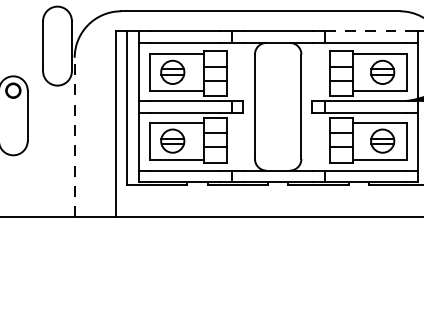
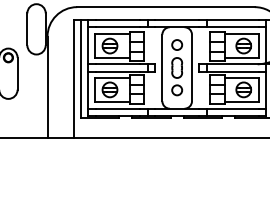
line: (365, 30) -> (232, 19), dashed -> solid
part: (278, 106) -> (177, 67), added
line: (74, 137) -> (47, 87), dashed -> solid

